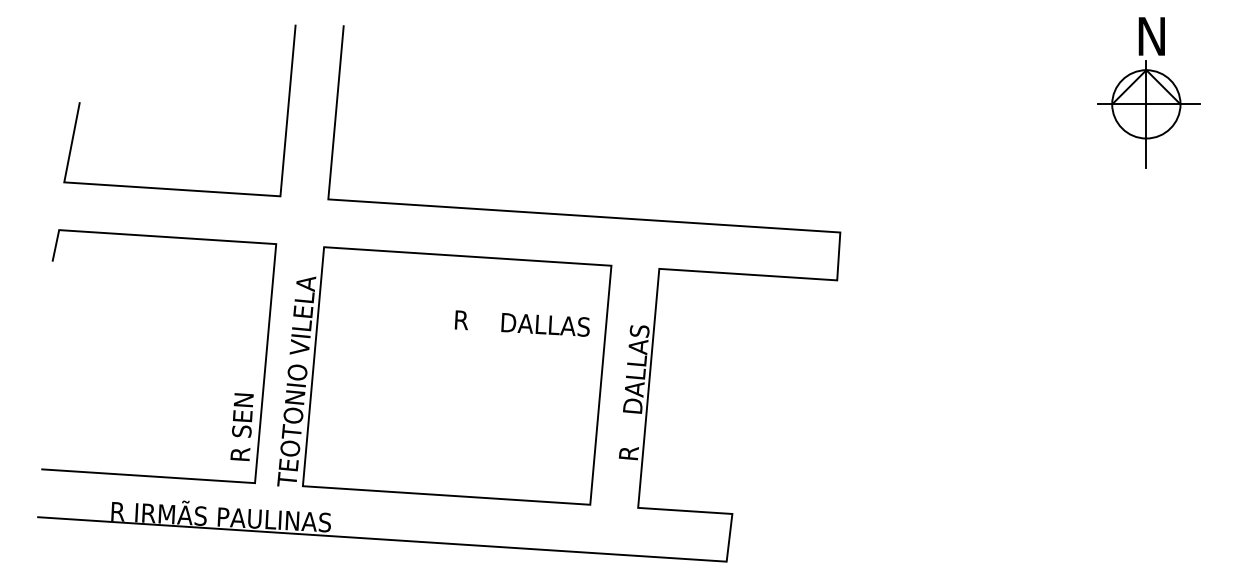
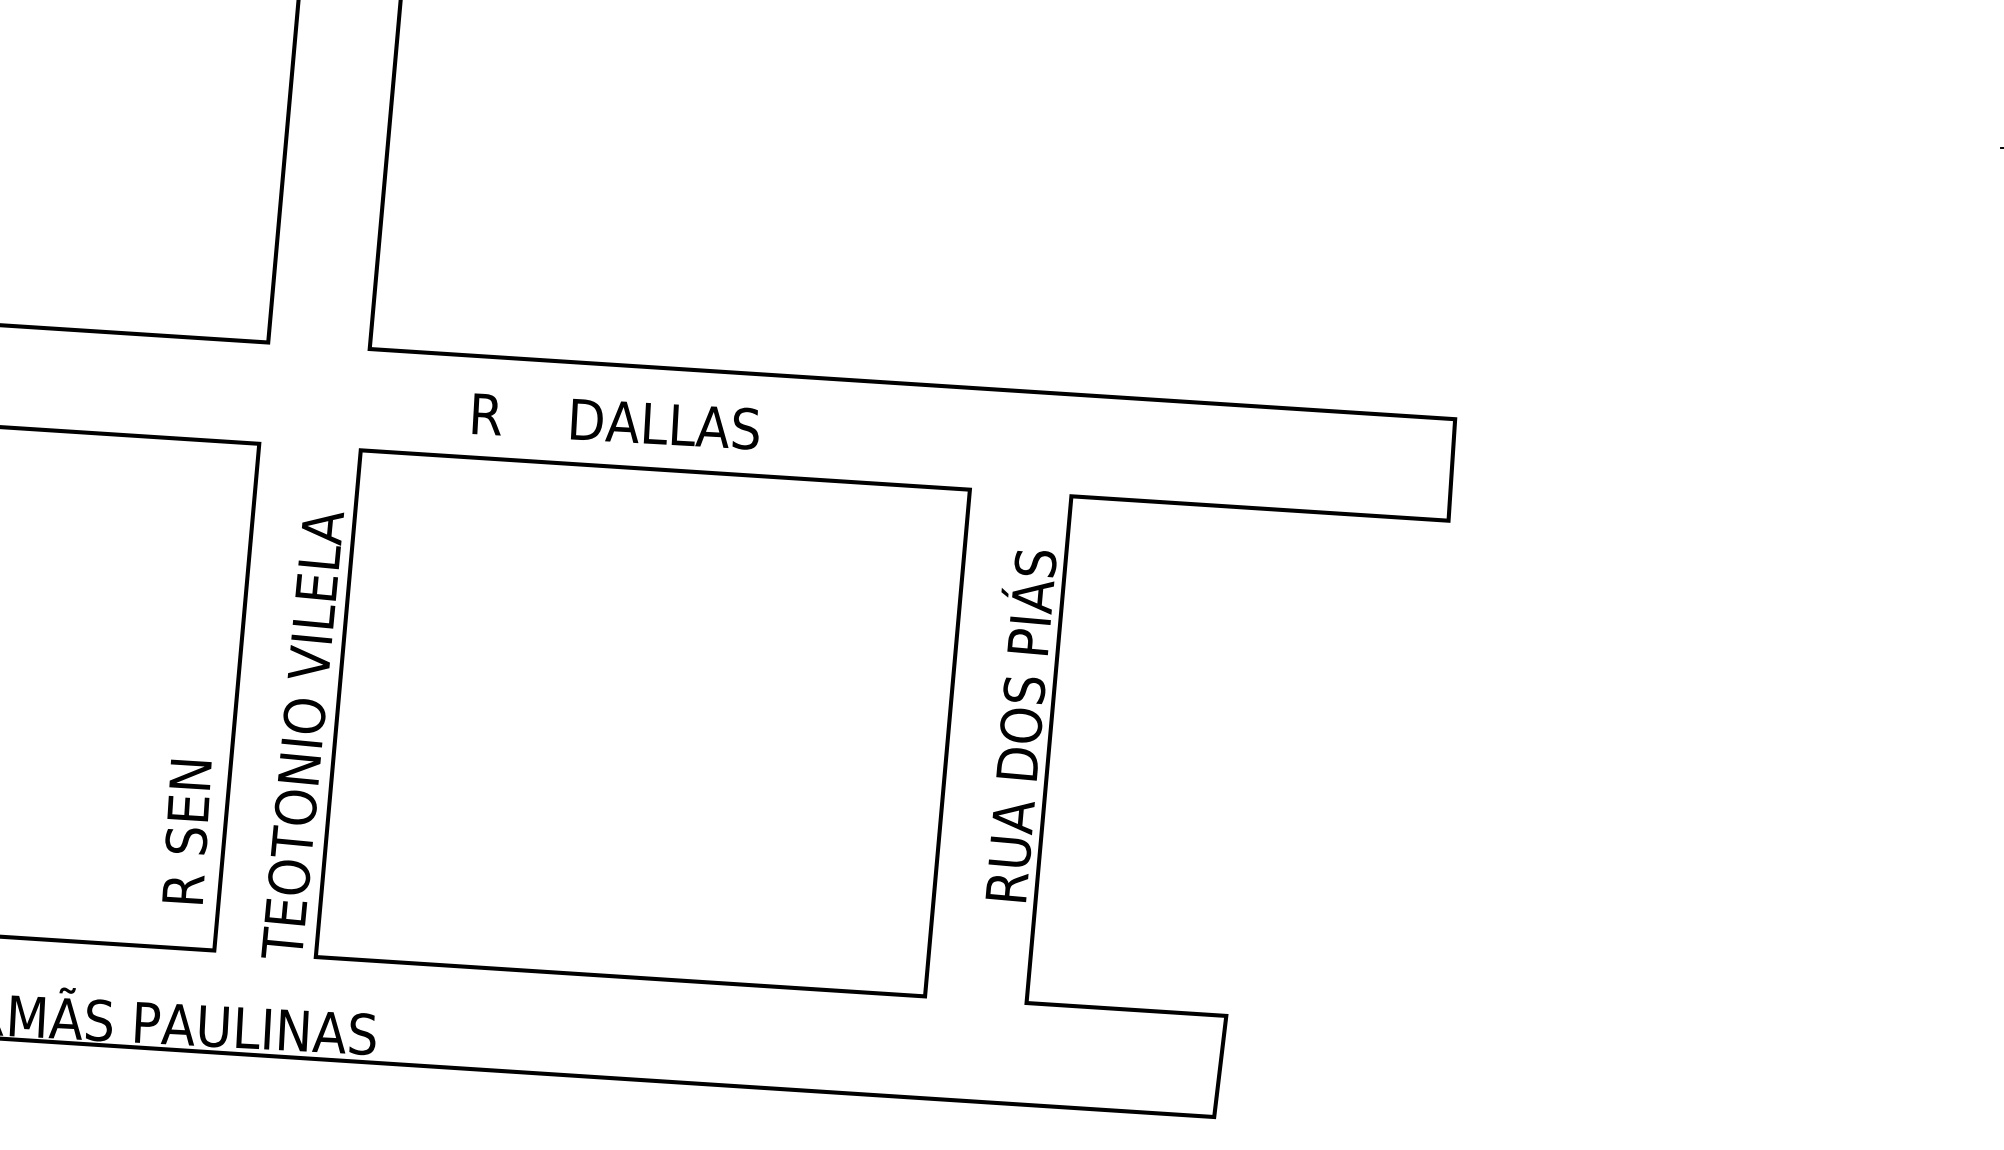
text: (521, 323) -> (613, 421), moved
text: (636, 368) -> (1023, 707), R    DALLAS -> RUA DOS PIÁS

